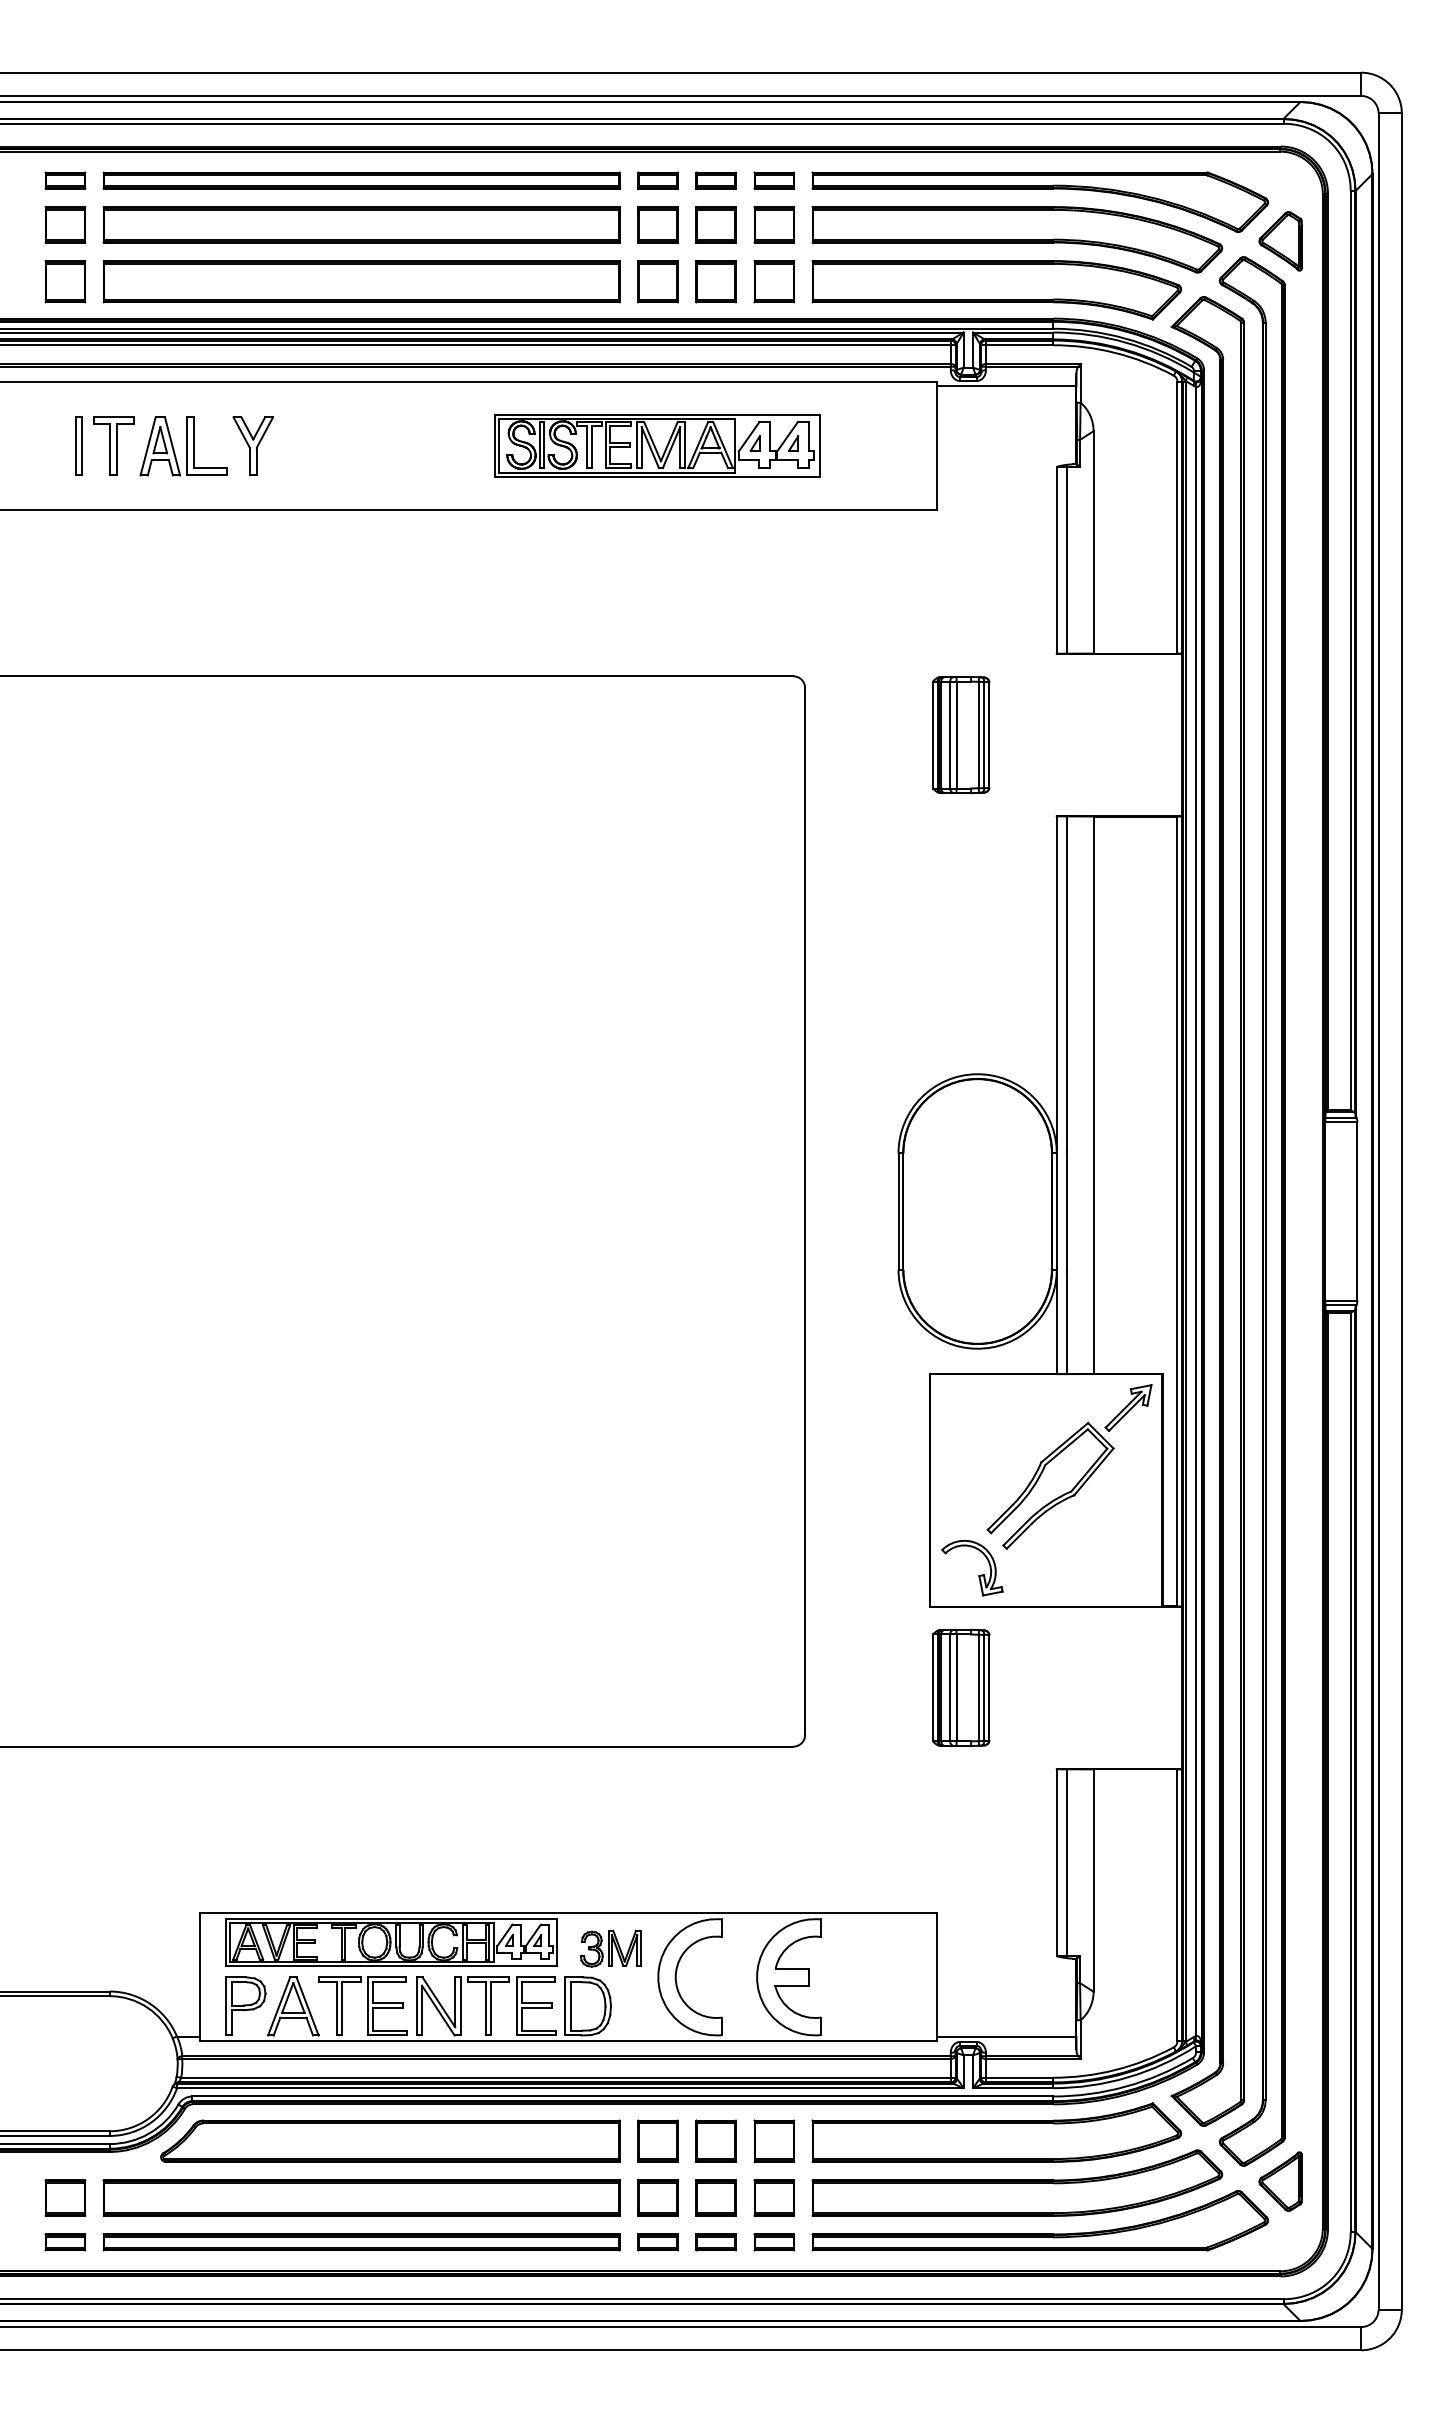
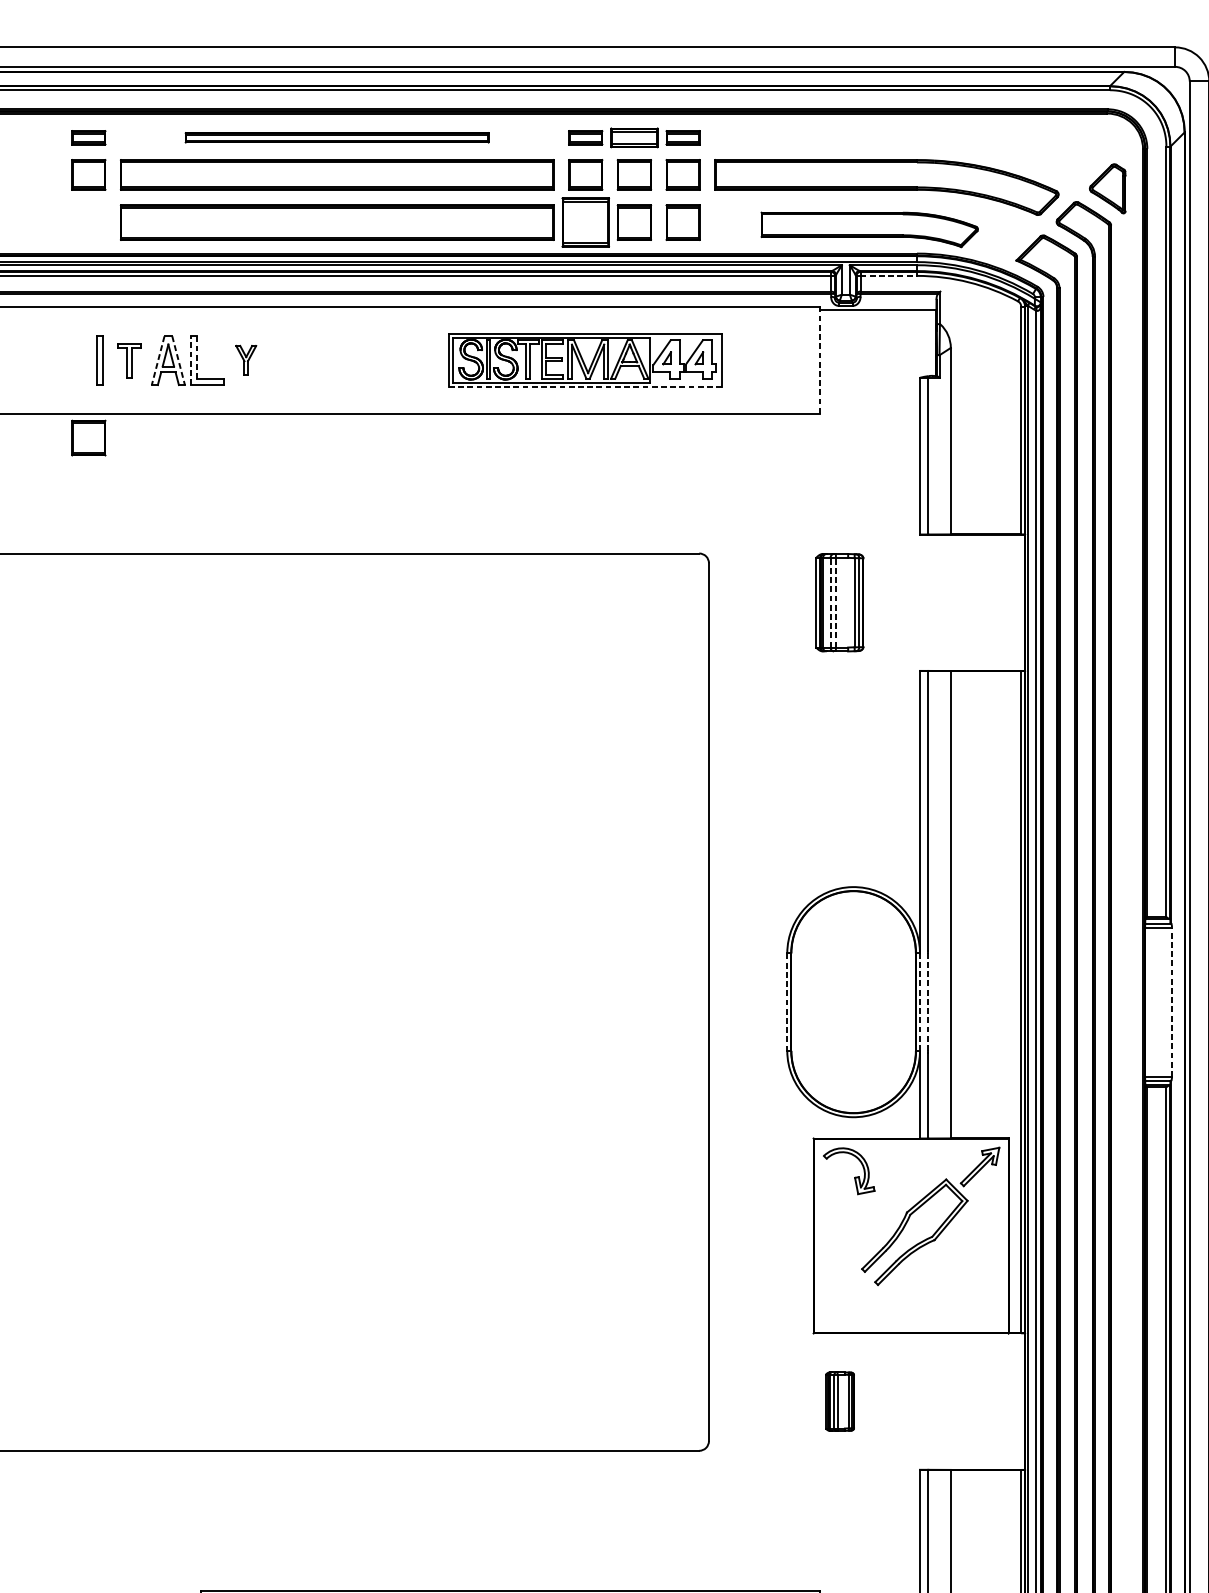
part: (361, 180) -> (337, 137), size x0.7
part: (715, 180) -> (633, 137), size x1.4
part: (1040, 189) -> (906, 145), removed
part: (65, 281) -> (88, 437), moved
part: (657, 281) -> (585, 222), size x1.4
part: (996, 290) -> (869, 230), size x0.7
line: (1019, 345) -> (888, 276), solid -> dashed
line: (194, 442) -> (197, 357), solid -> dashed
part: (113, 445) -> (129, 359), size x0.7
line: (187, 445) -> (191, 359), solid -> dashed
part: (252, 445) -> (245, 359), size x0.6
line: (148, 446) -> (158, 360), solid -> dashed
line: (172, 446) -> (178, 360), solid -> dashed
line: (936, 448) -> (819, 362), solid -> dashed
line: (657, 477) -> (585, 386), solid -> dashed
line: (950, 734) -> (830, 602), solid -> dashed
line: (956, 734) -> (835, 602), solid -> dashed
line: (898, 1211) -> (787, 1002), solid -> dashed
line: (1056, 1211) -> (919, 1002), solid -> dashed
line: (1066, 1211) -> (928, 1002), solid -> dashed
line: (1357, 1211) -> (1172, 1002), solid -> dashed
part: (978, 1575) -> (854, 1177), moved
part: (961, 1687) -> (840, 1401), size x0.6

